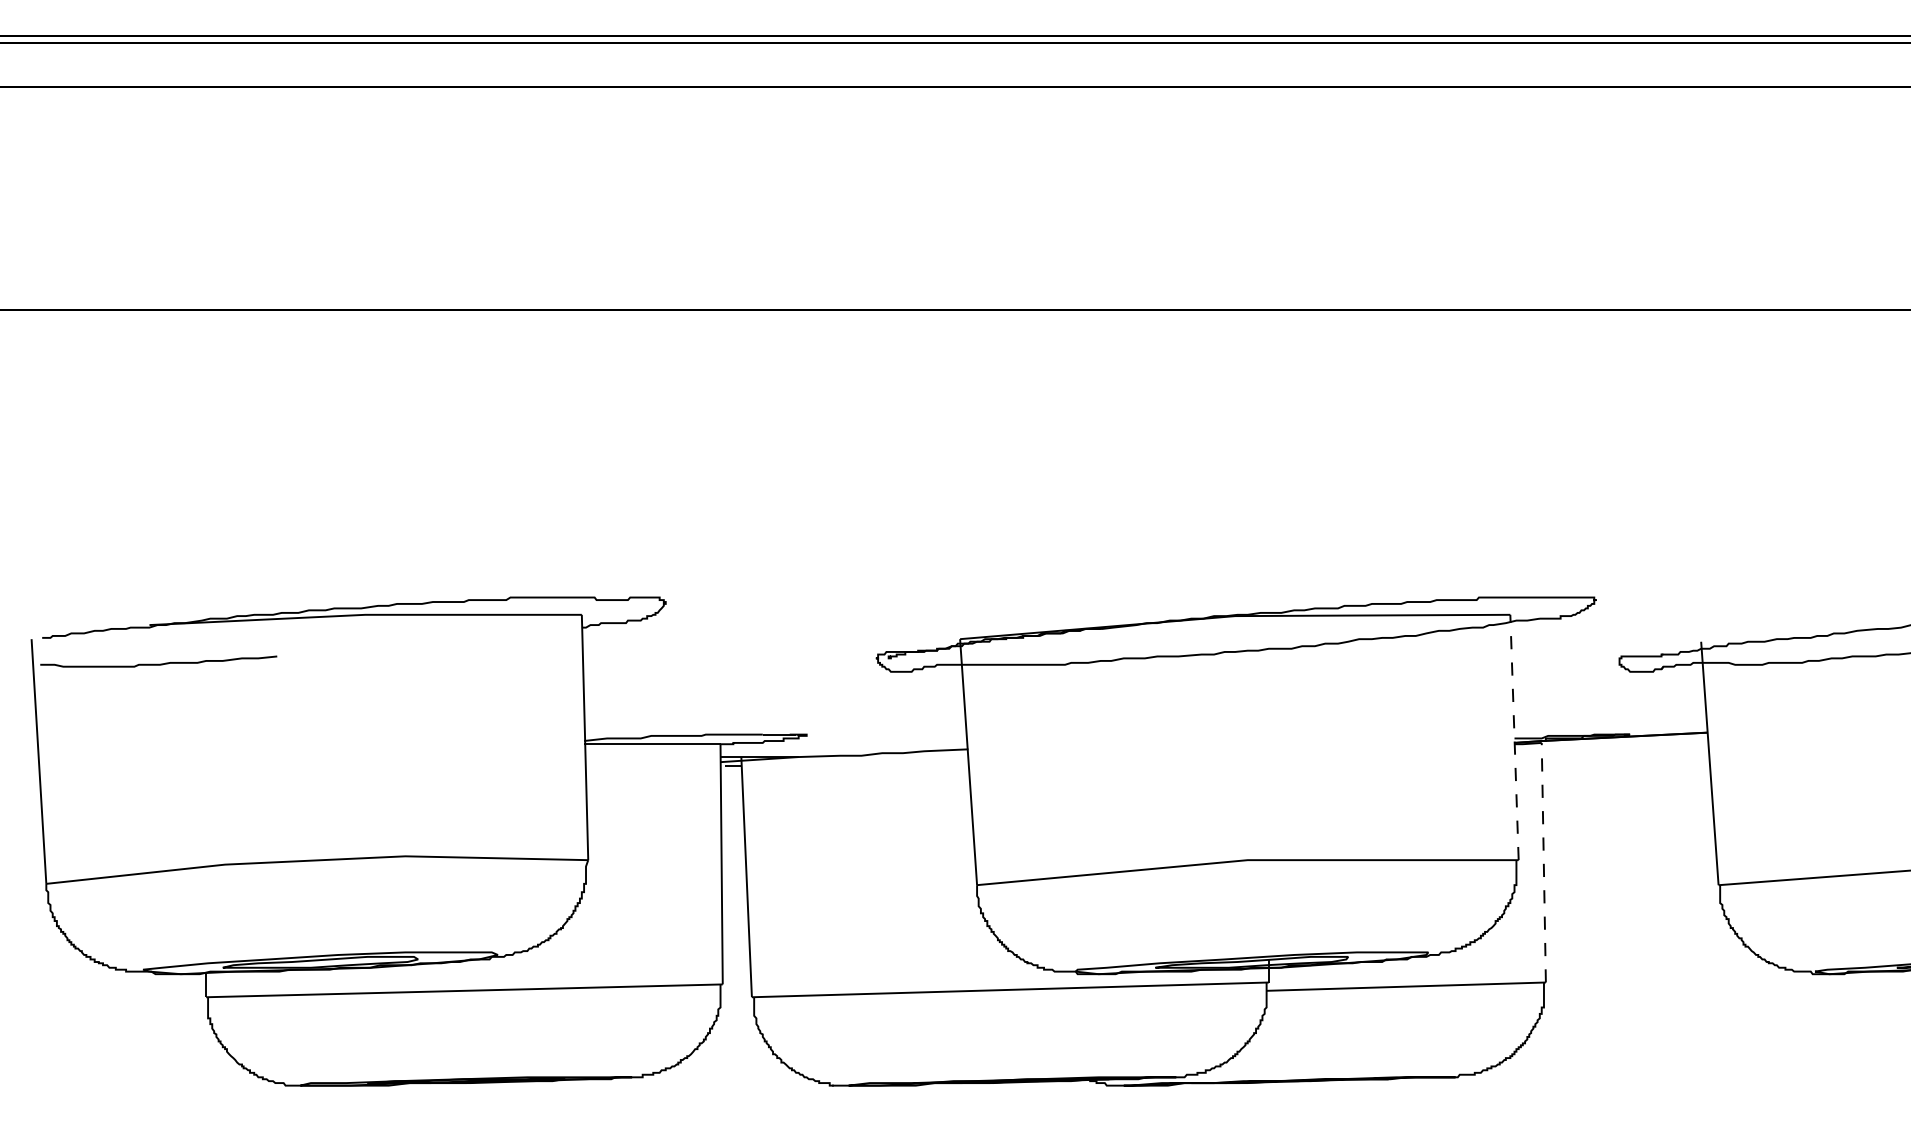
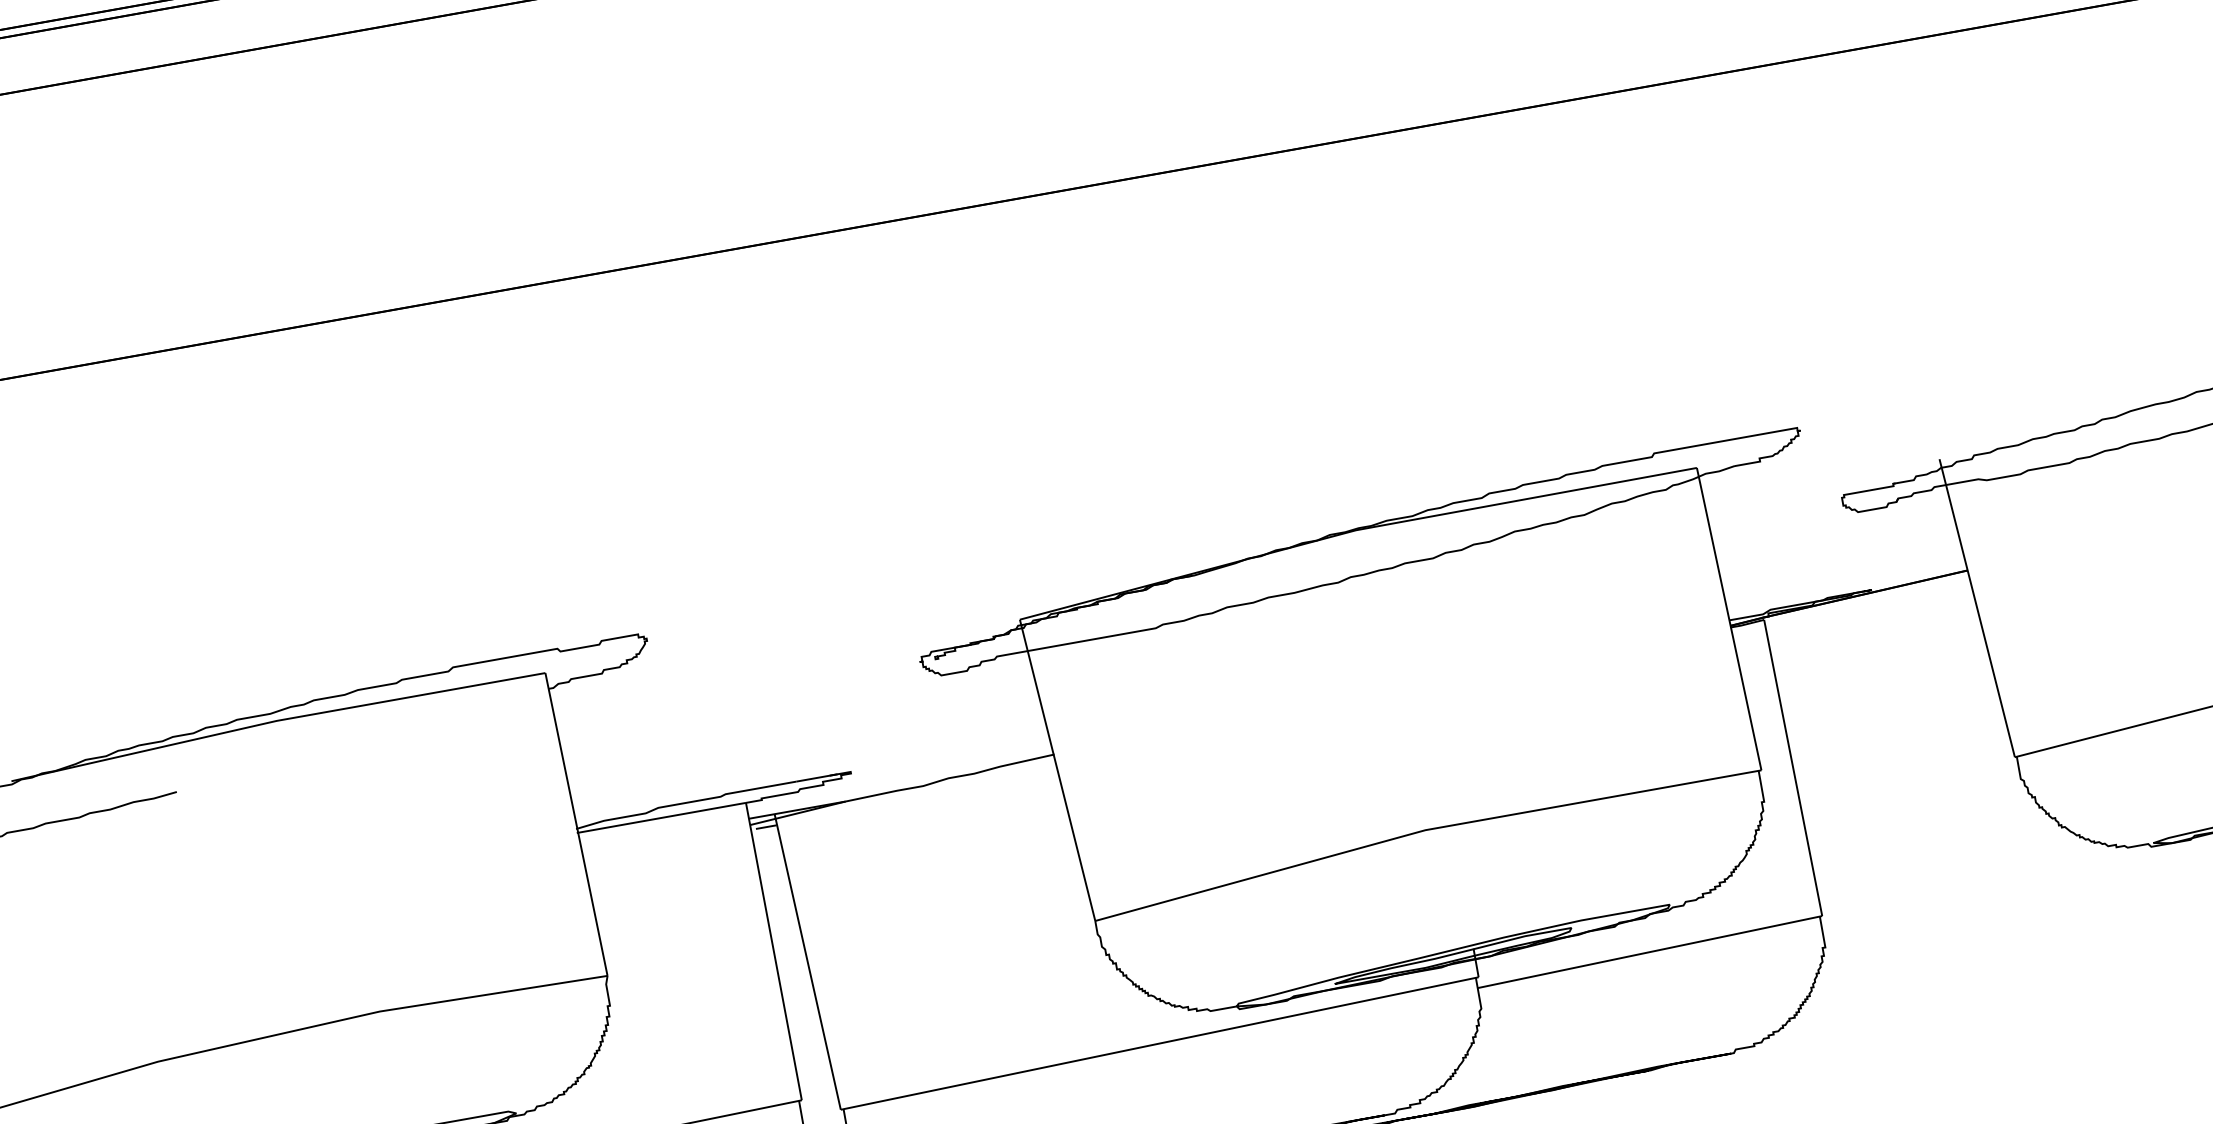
line: (1514, 737) -> (1729, 619), dashed -> solid
line: (1543, 862) -> (1792, 767), dashed -> solid

